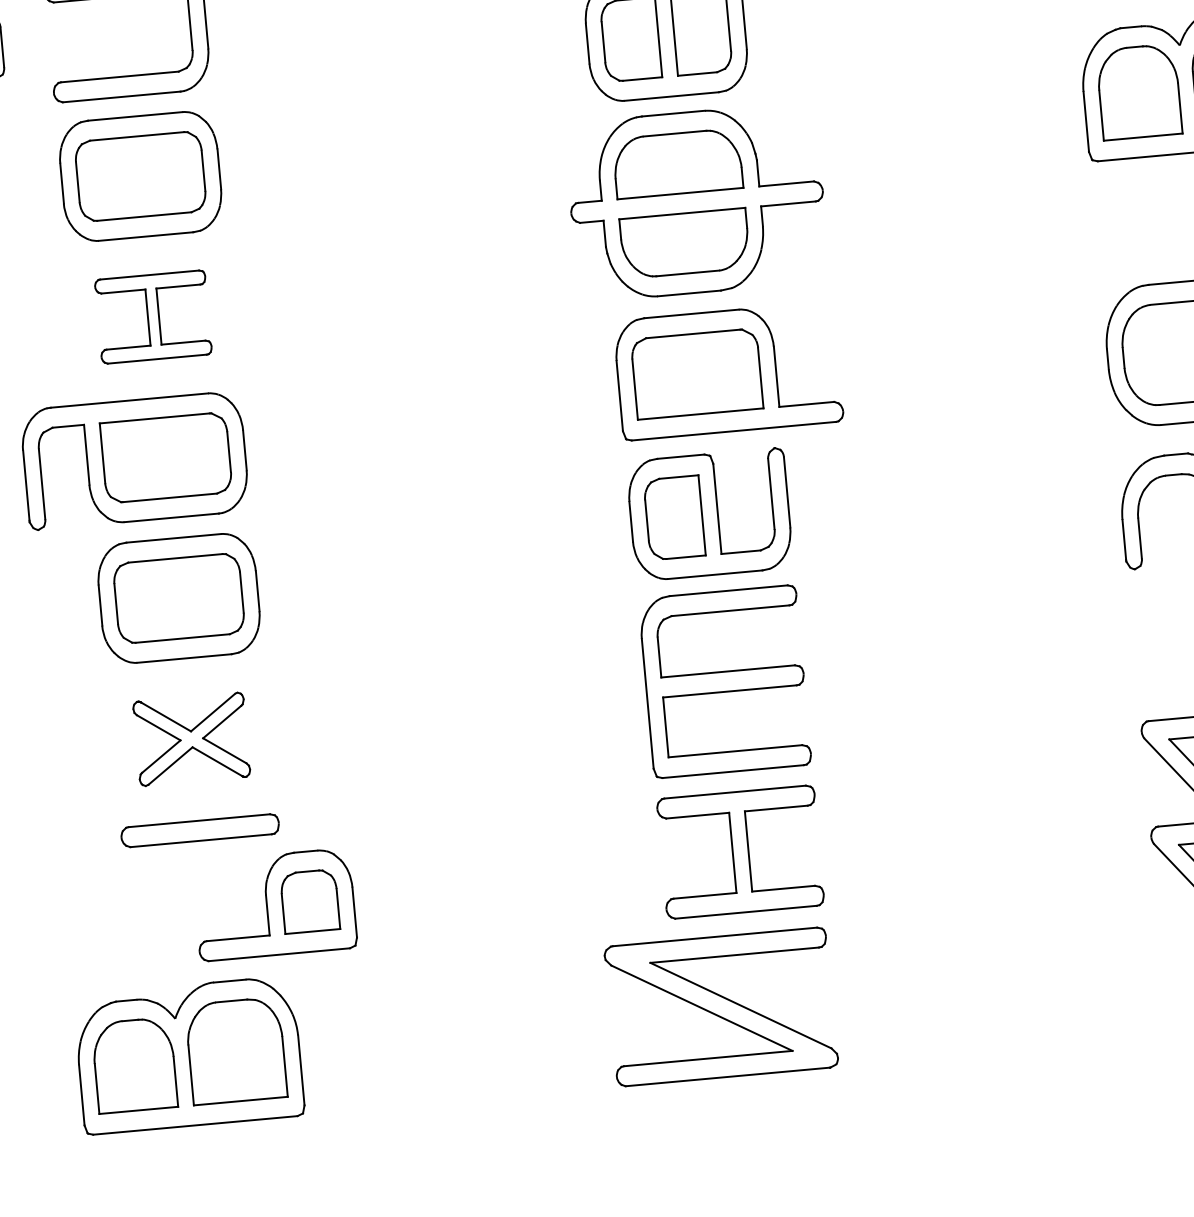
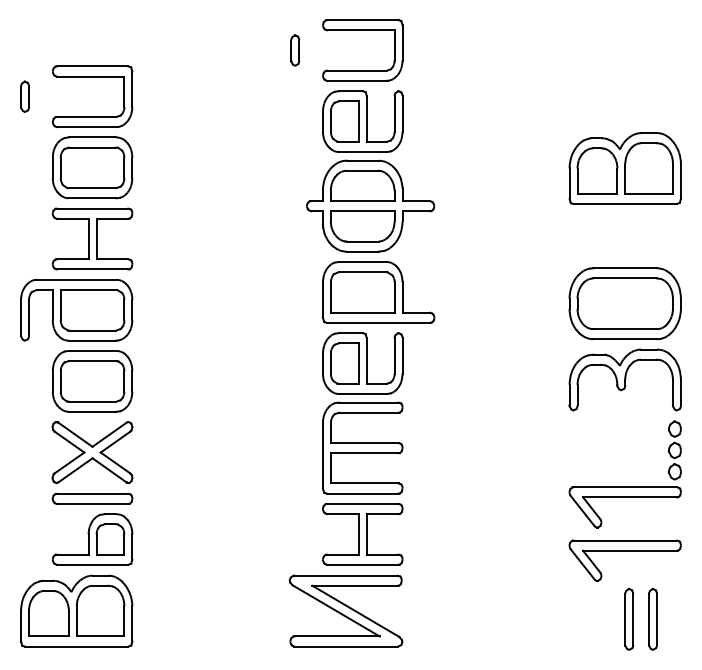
part: (153, 316) -> (92, 238), size x1.43
part: (191, 738) -> (92, 452), size x1.43
part: (274, 904) -> (92, 539), moved

